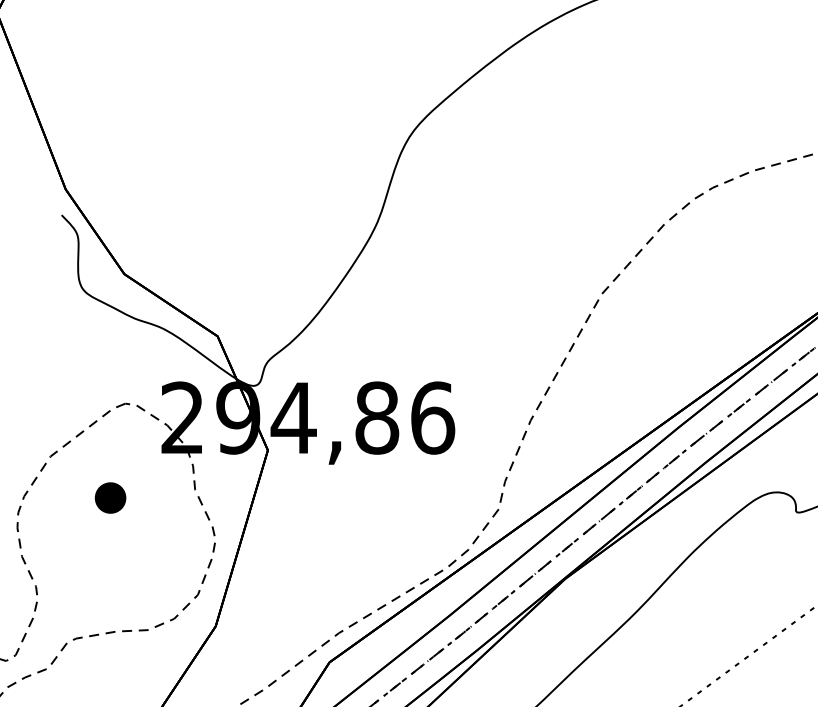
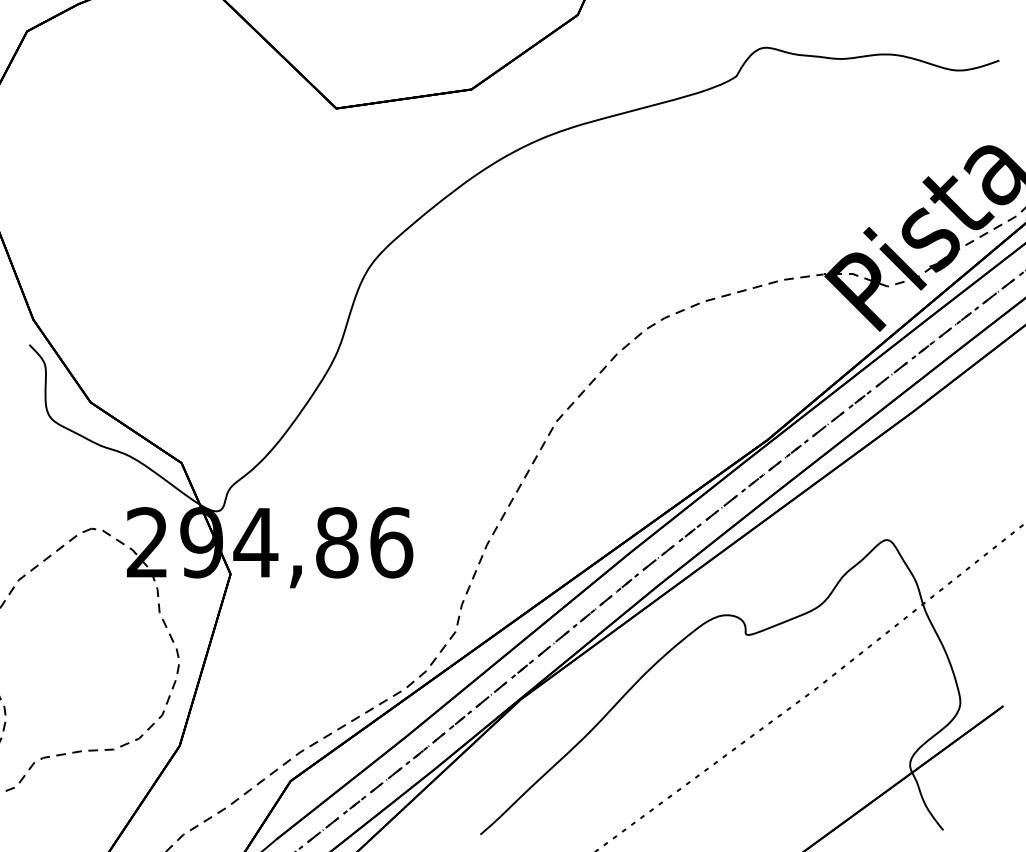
part: (109, 497) -> (76, 620), removed

